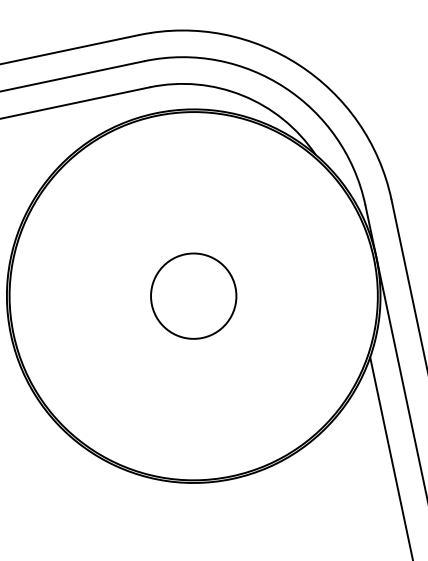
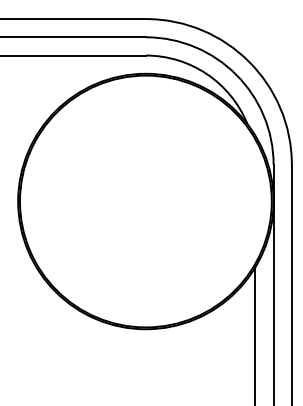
circle: (193, 296) -> (145, 201), removed

